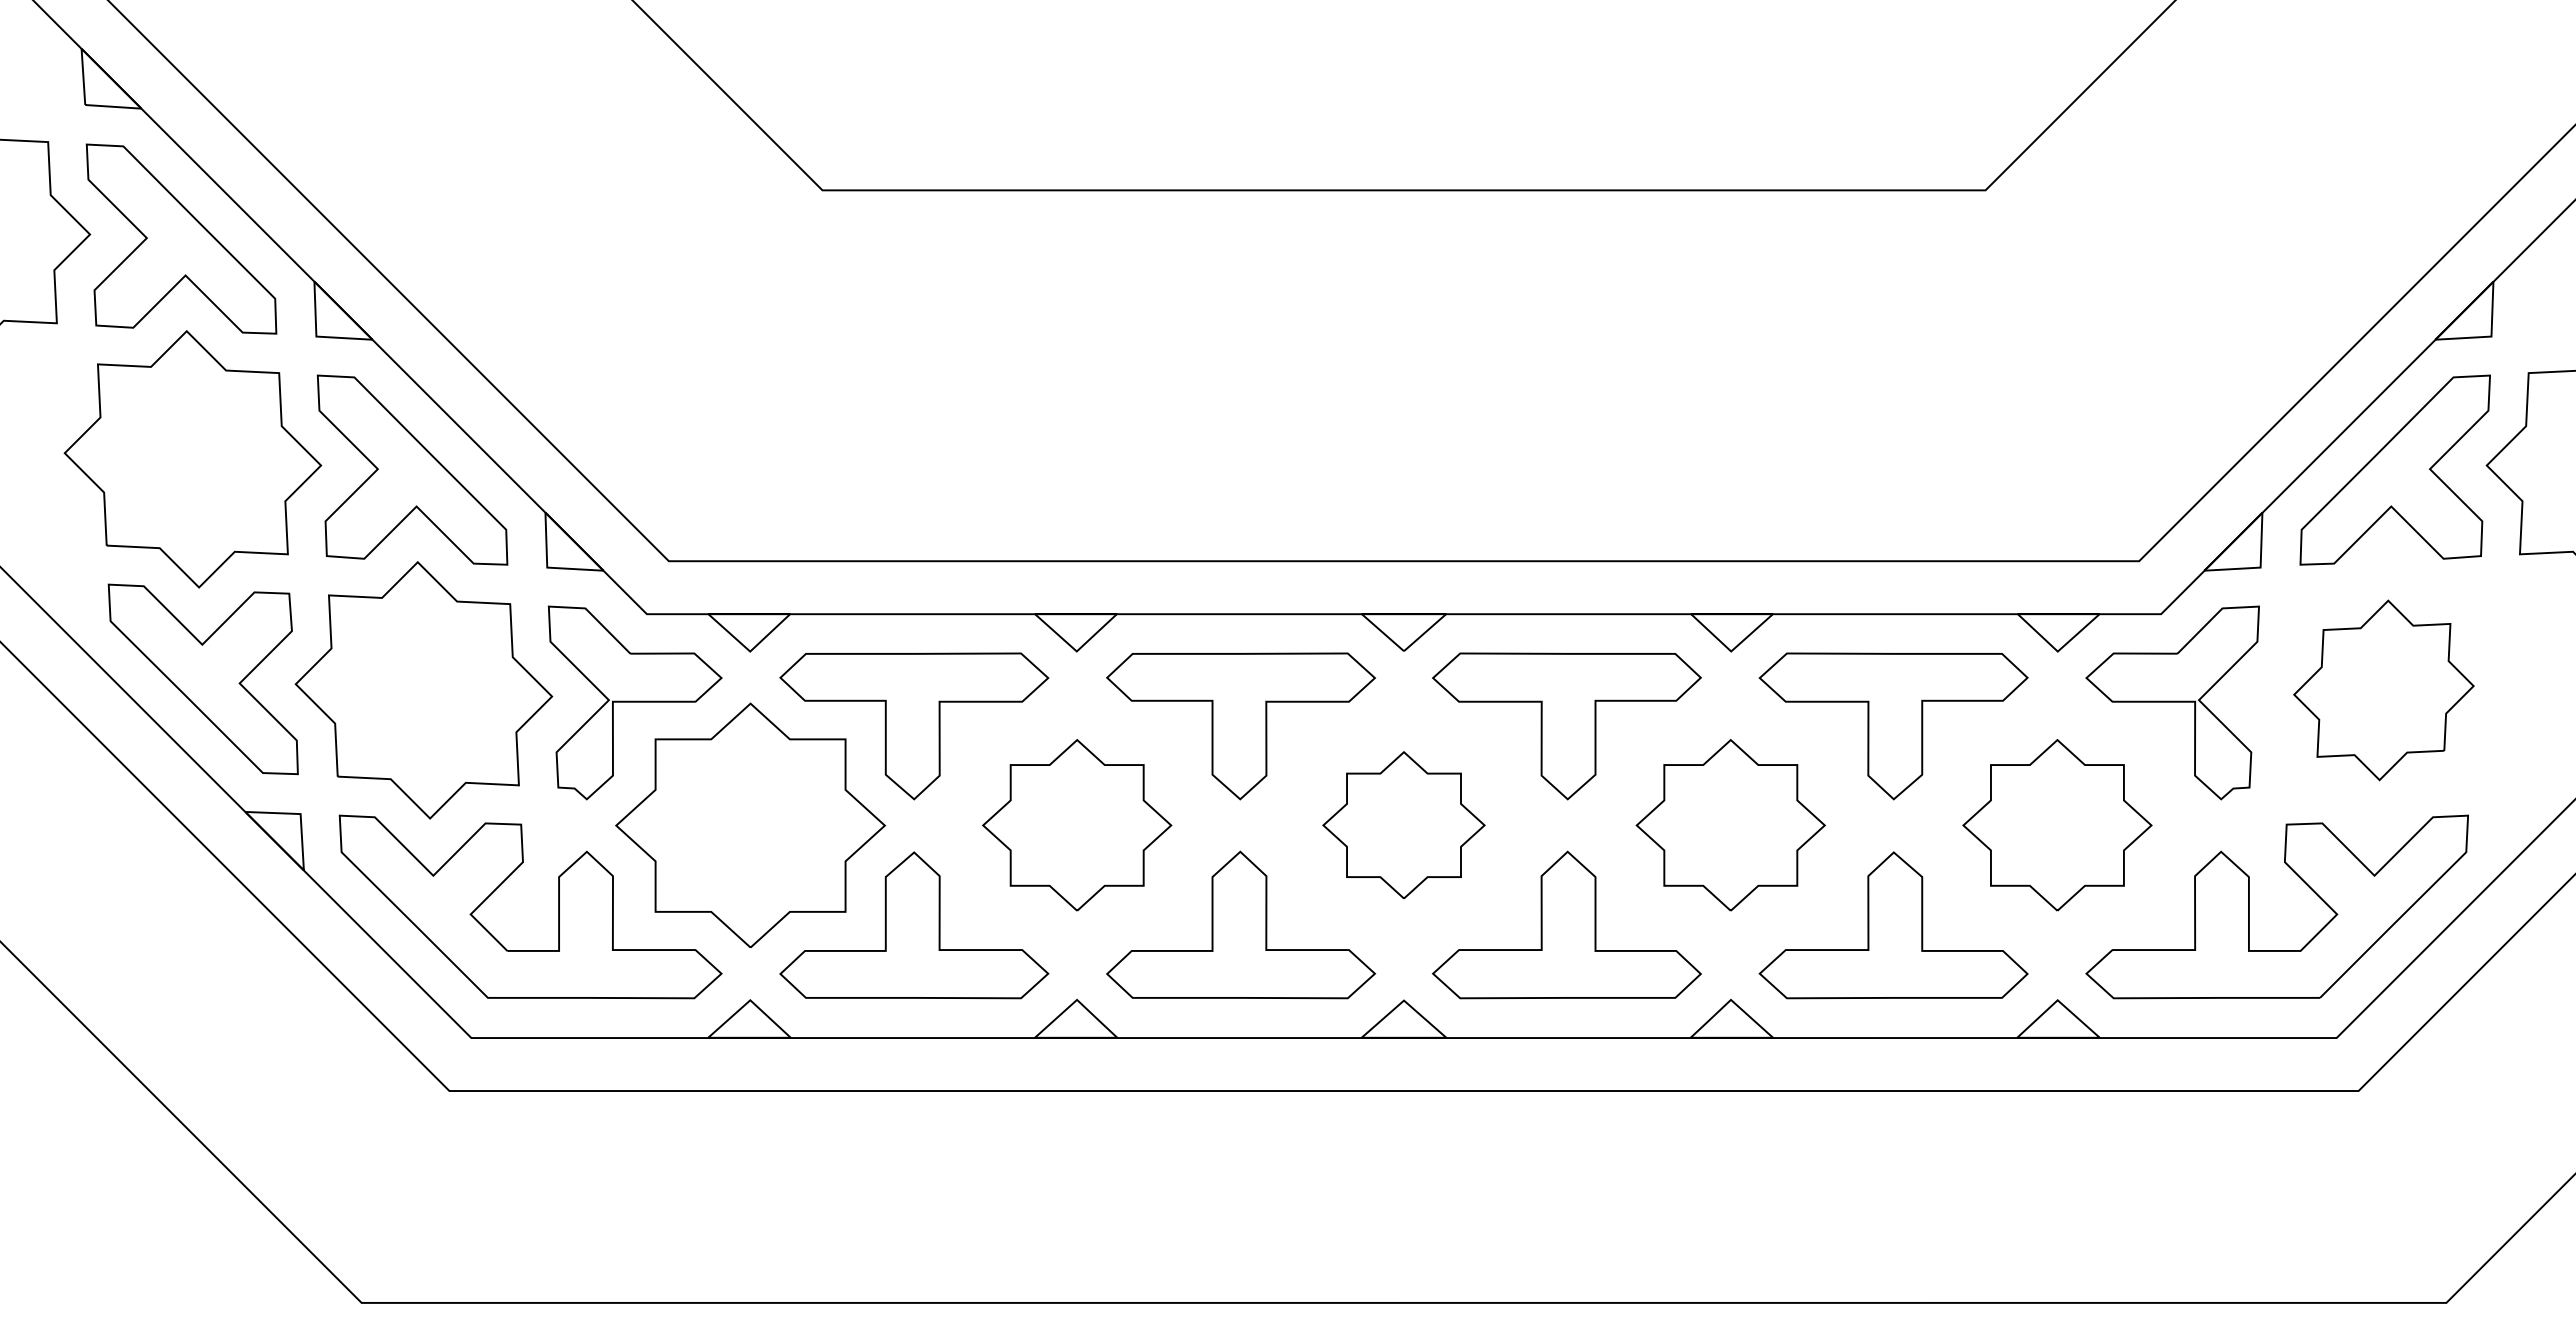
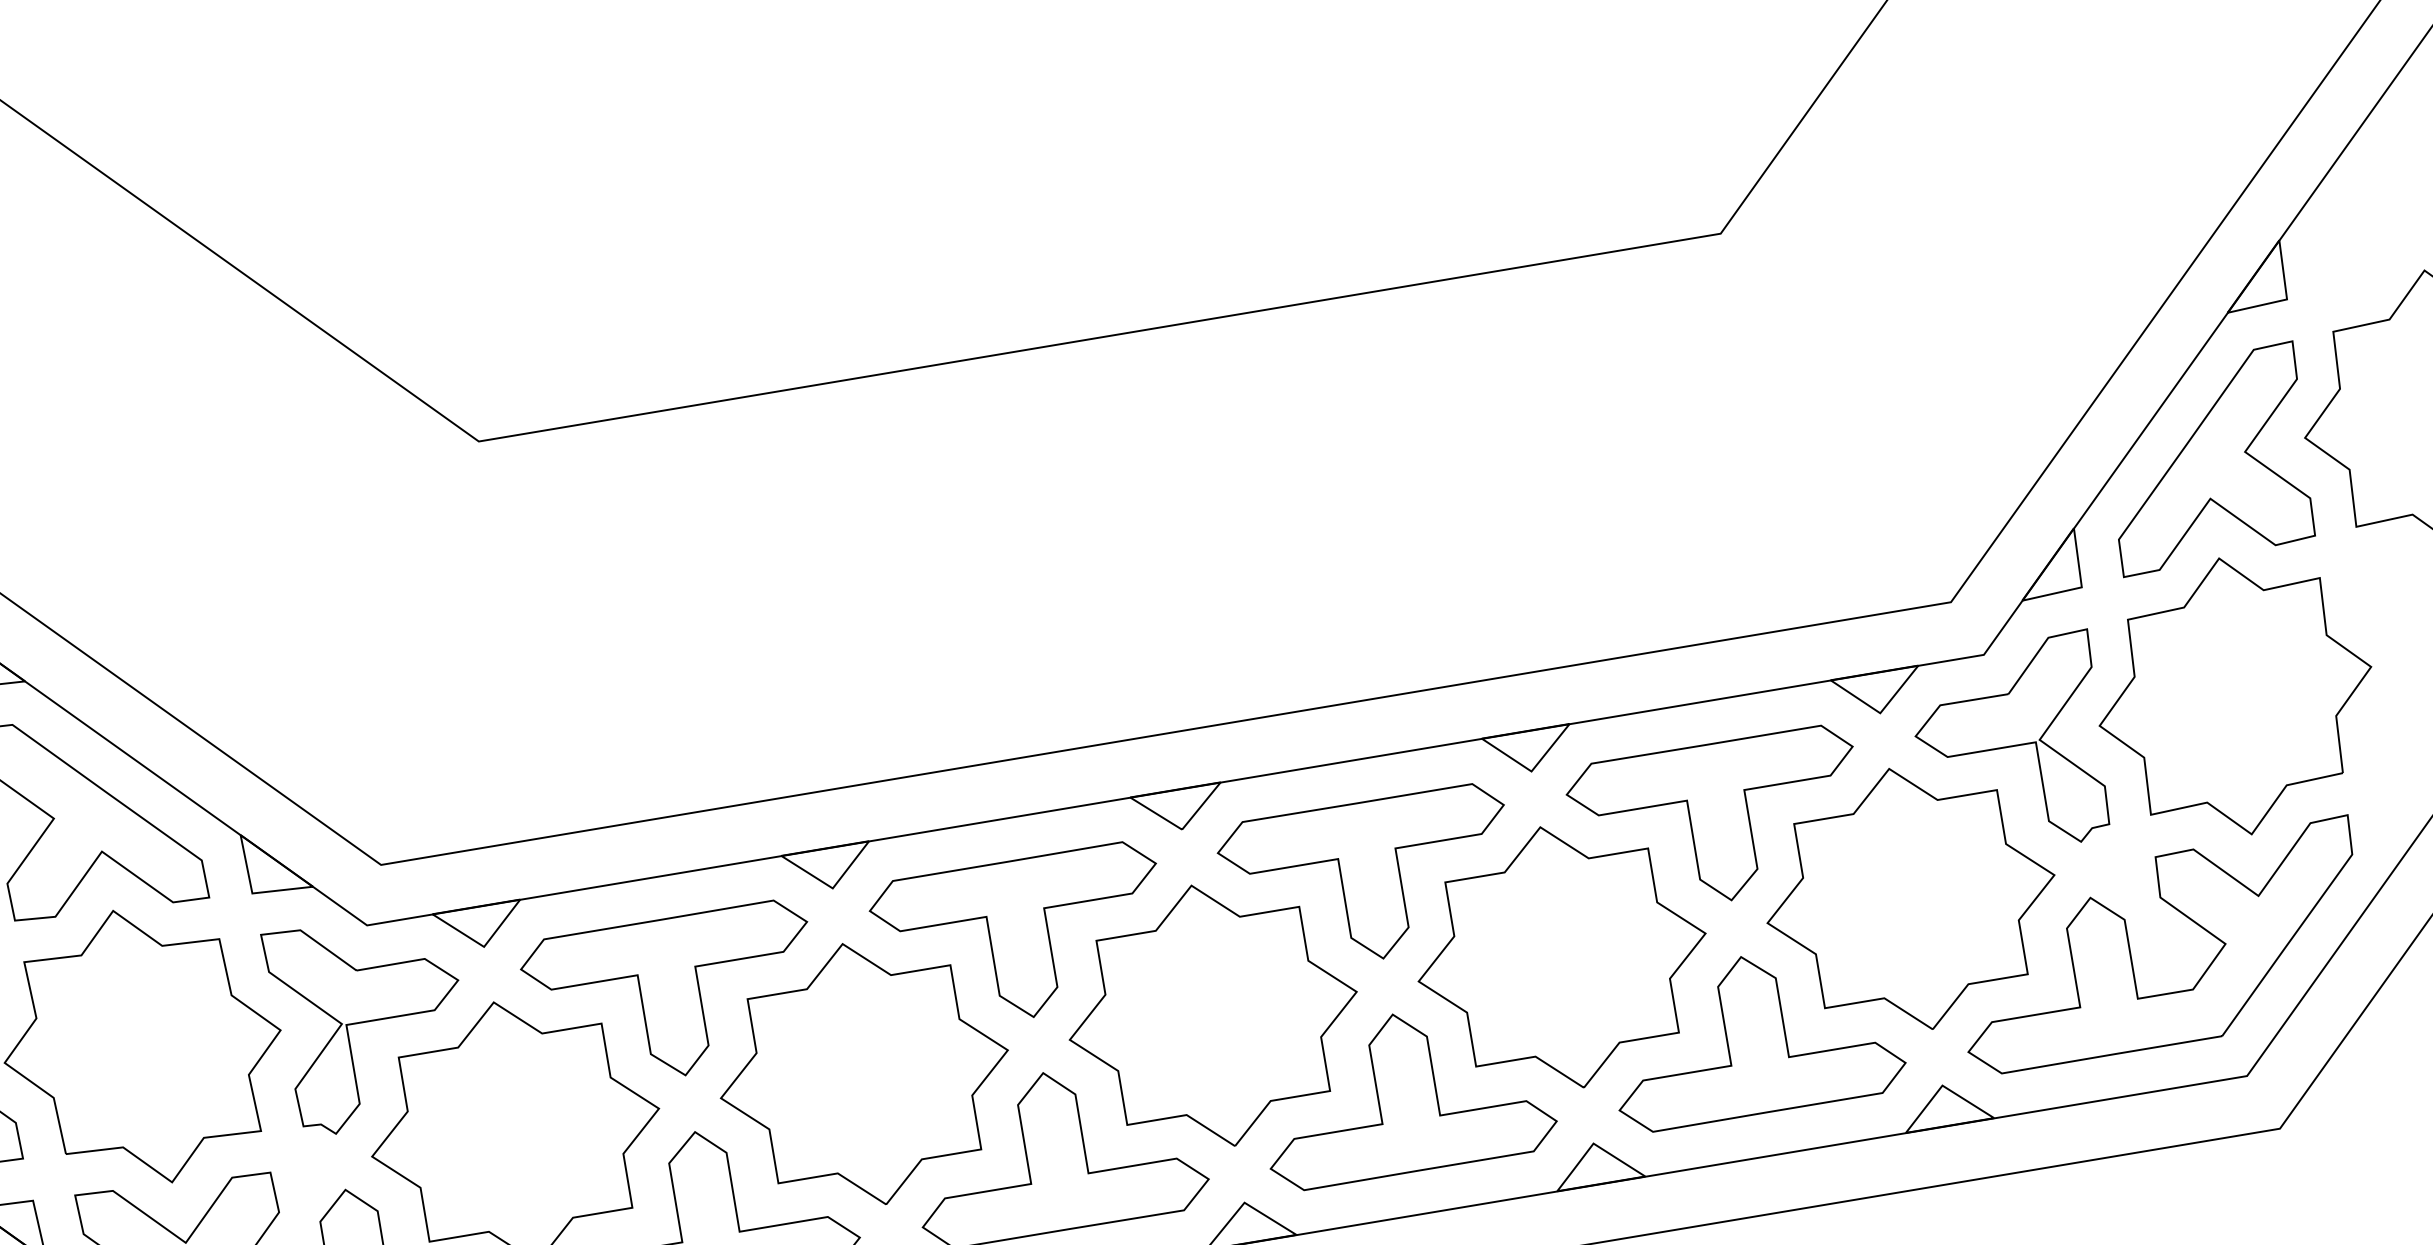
part: (2383, 690) -> (2235, 696), size x1.43
part: (1076, 824) -> (863, 1073), size x1.43
part: (1403, 824) -> (1212, 1014), size x1.67
part: (1730, 824) -> (1561, 956), size x1.43
part: (2057, 824) -> (1910, 897), size x1.43

